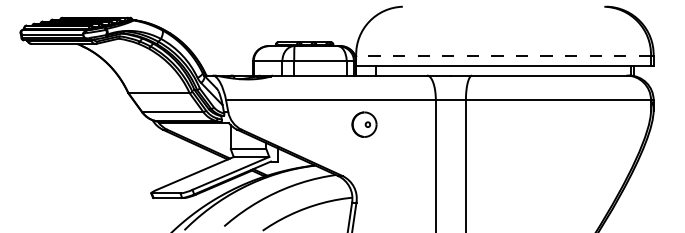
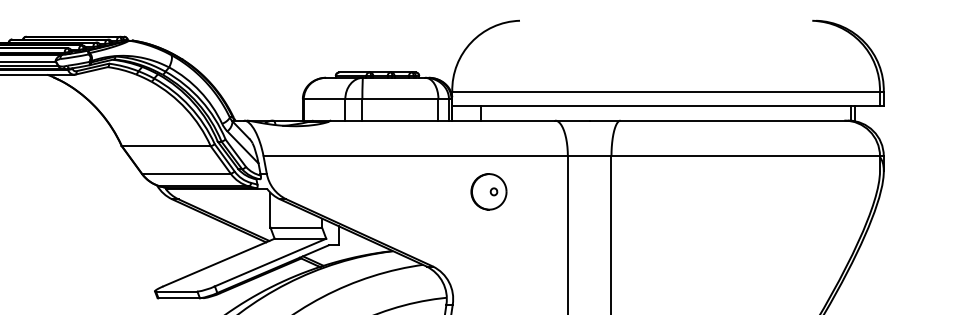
line: (503, 55) -> (665, 91), dashed -> solid
part: (364, 124) -> (489, 191), moved

